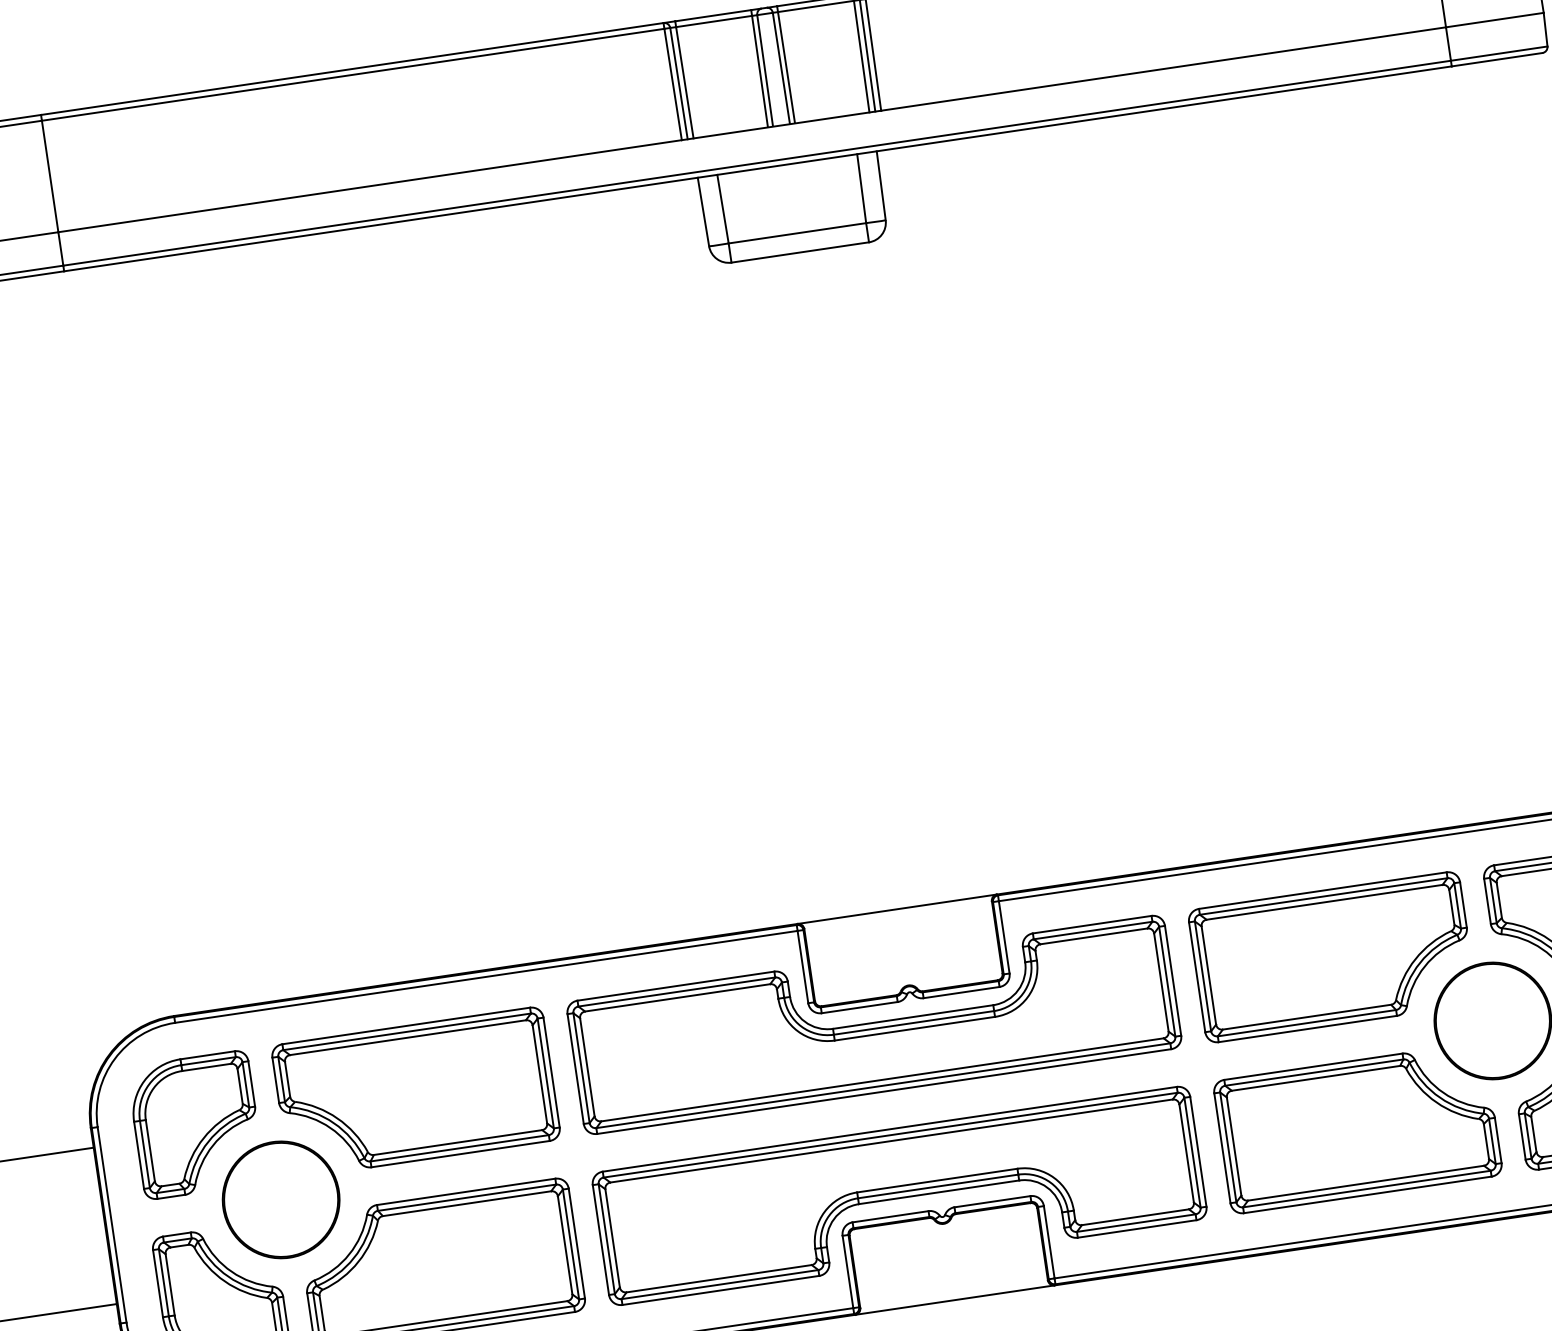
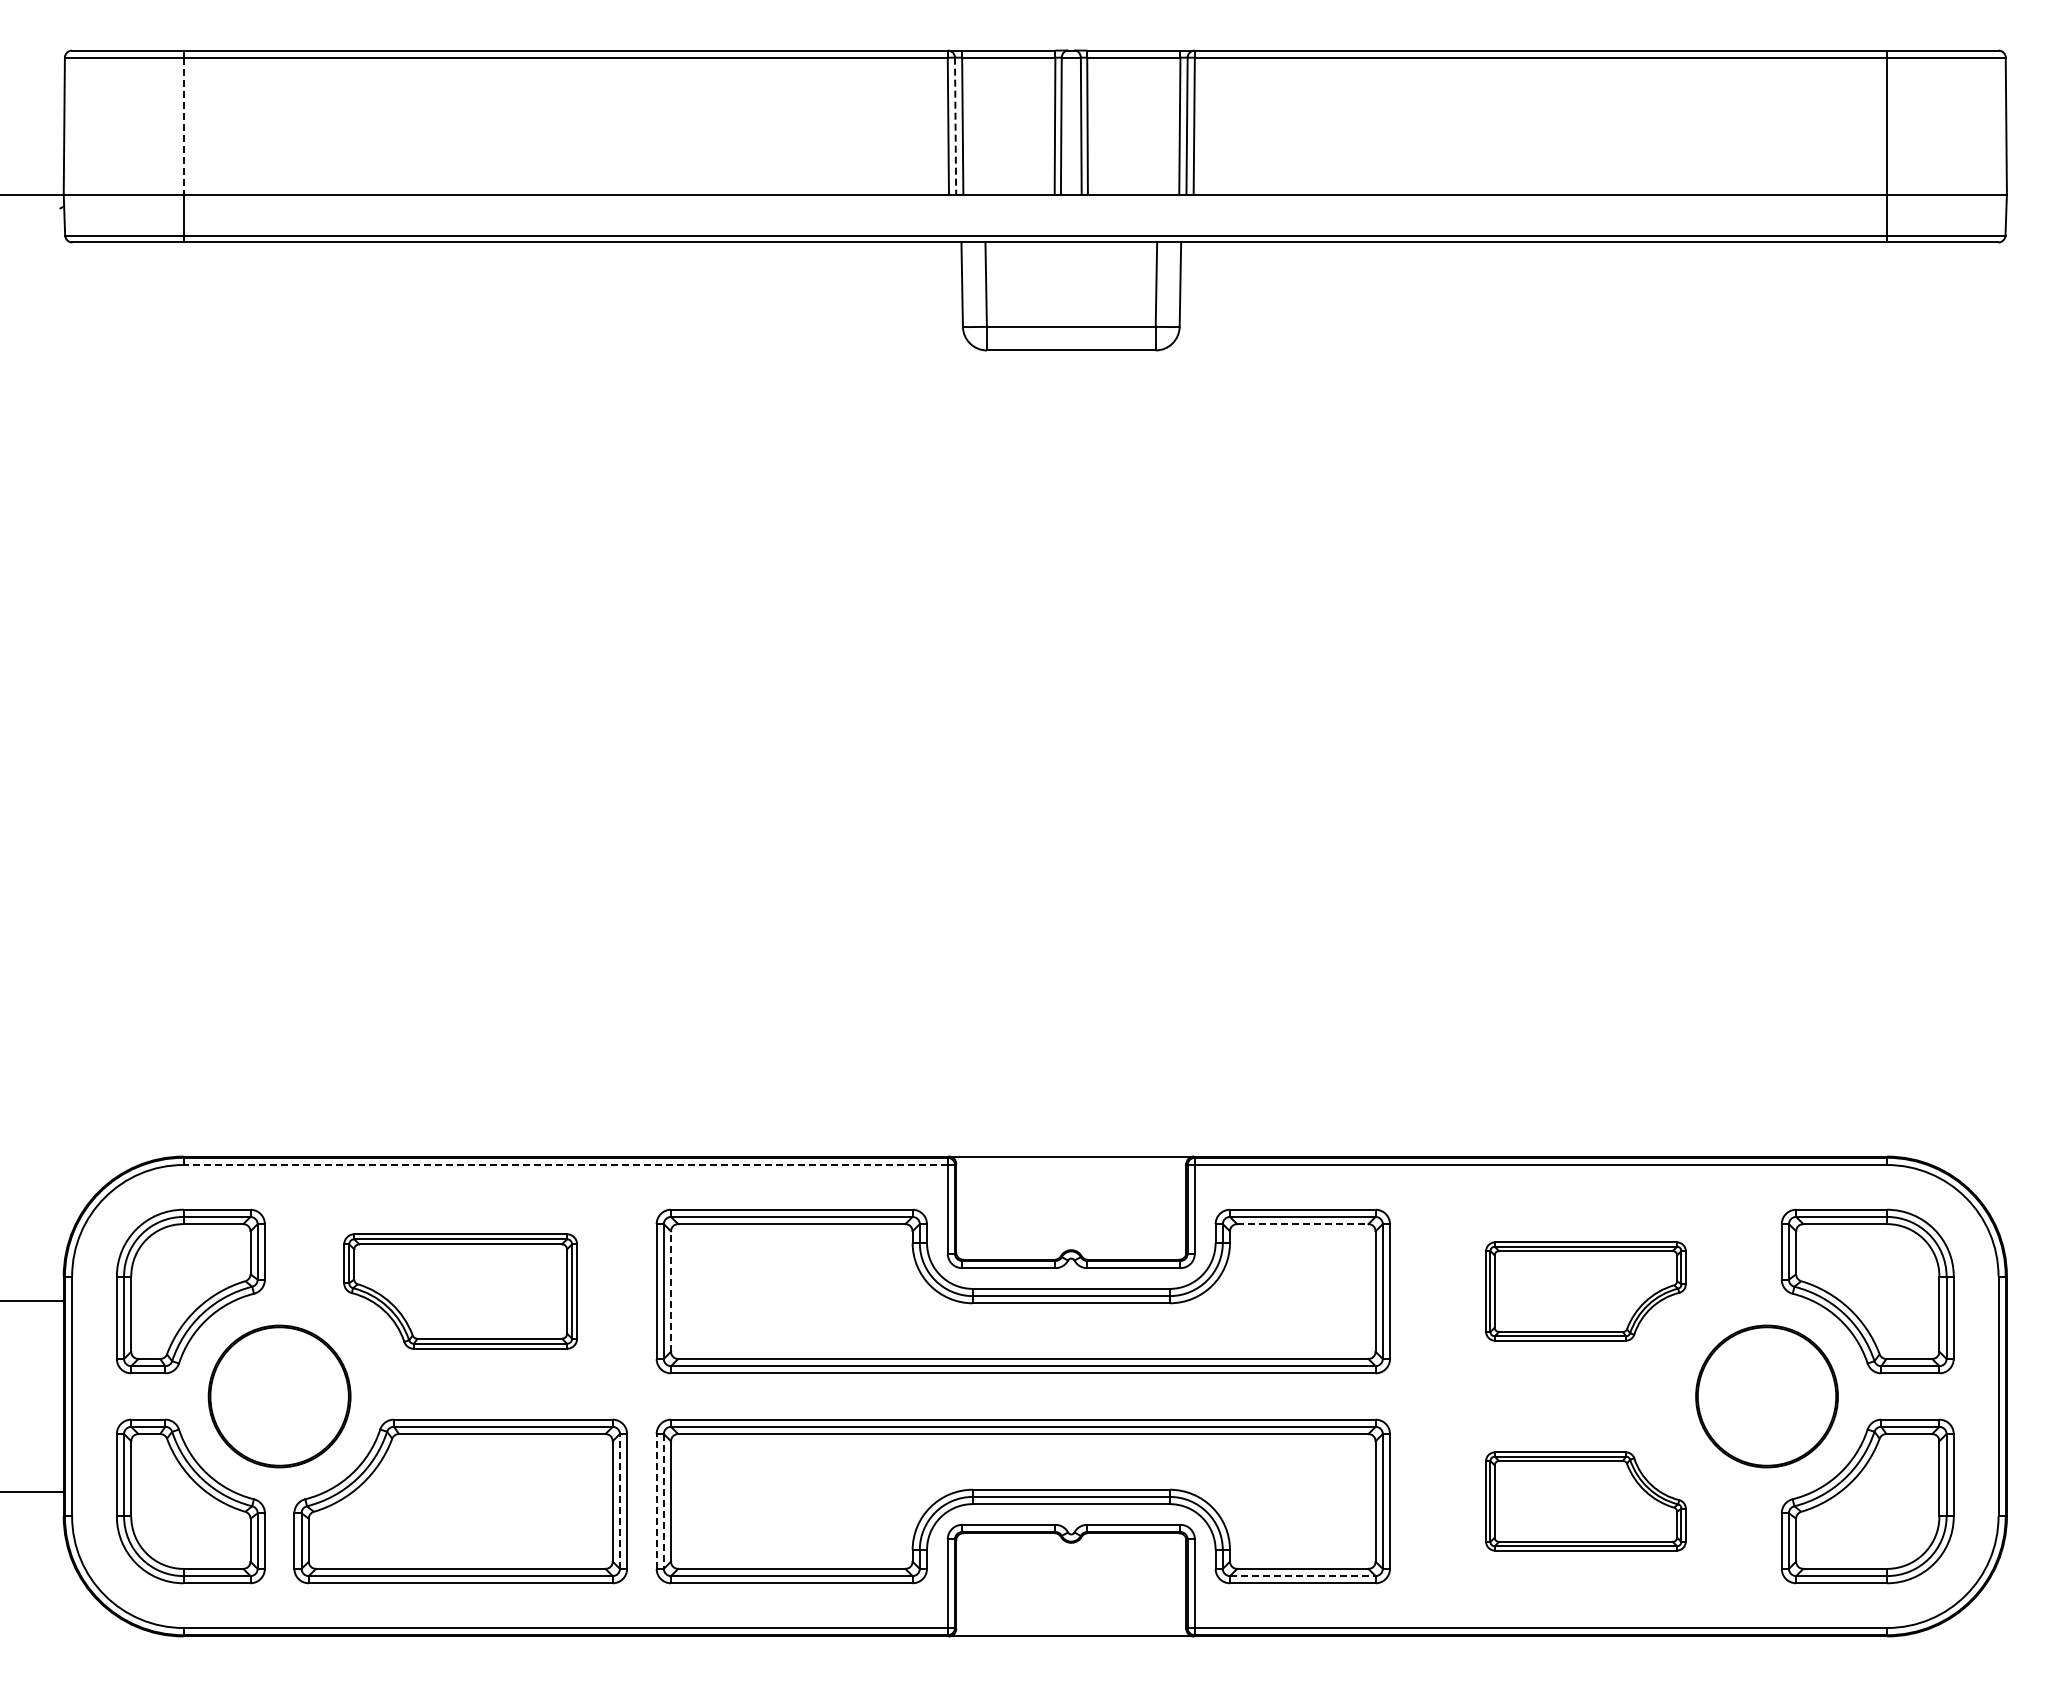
line: (678, 83) -> (955, 126), solid -> dashed
line: (50, 176) -> (183, 126), solid -> dashed
line: (1093, 936) -> (1302, 1224), solid -> dashed
part: (1332, 957) -> (1585, 1291), size x0.6
line: (486, 976) -> (565, 1164), solid -> dashed
line: (587, 1067) -> (671, 1291), solid -> dashed
part: (415, 1092) -> (460, 1291), size x0.7
part: (1357, 1128) -> (1585, 1501), size x0.6
line: (1136, 1223) -> (1302, 1576), solid -> dashed
line: (600, 1239) -> (656, 1500), solid -> dashed
line: (606, 1239) -> (663, 1501), solid -> dashed
line: (570, 1243) -> (619, 1500), solid -> dashed

